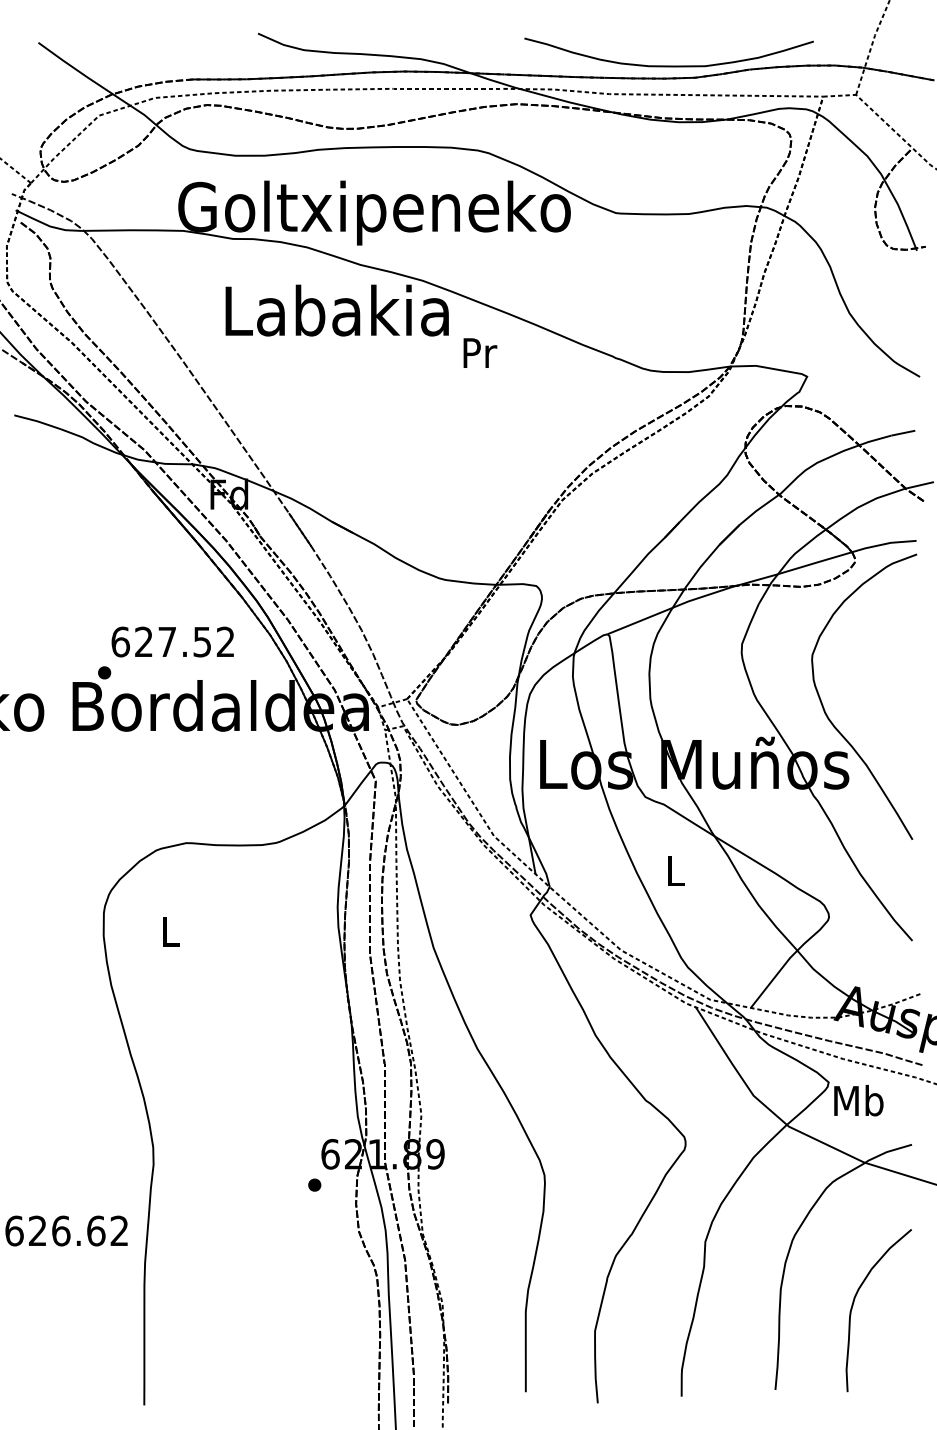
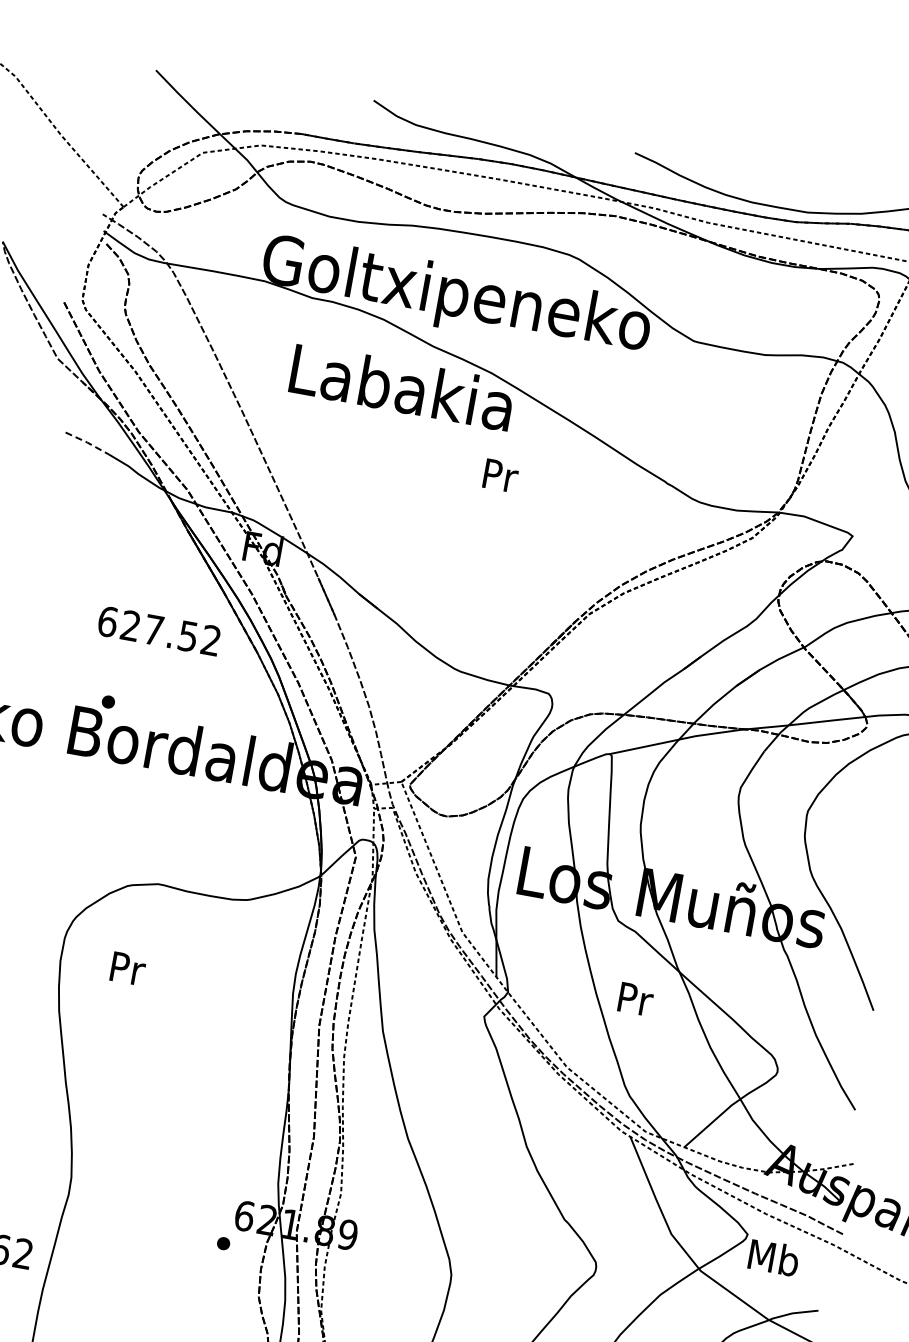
text: (480, 352) -> (501, 475), moved
line: (37, 421) -> (87, 442), solid -> dashed
text: (172, 641) -> (158, 630), moved
text: (676, 870) -> (635, 998), L -> Pr
text: (171, 931) -> (128, 968), L -> Pr

